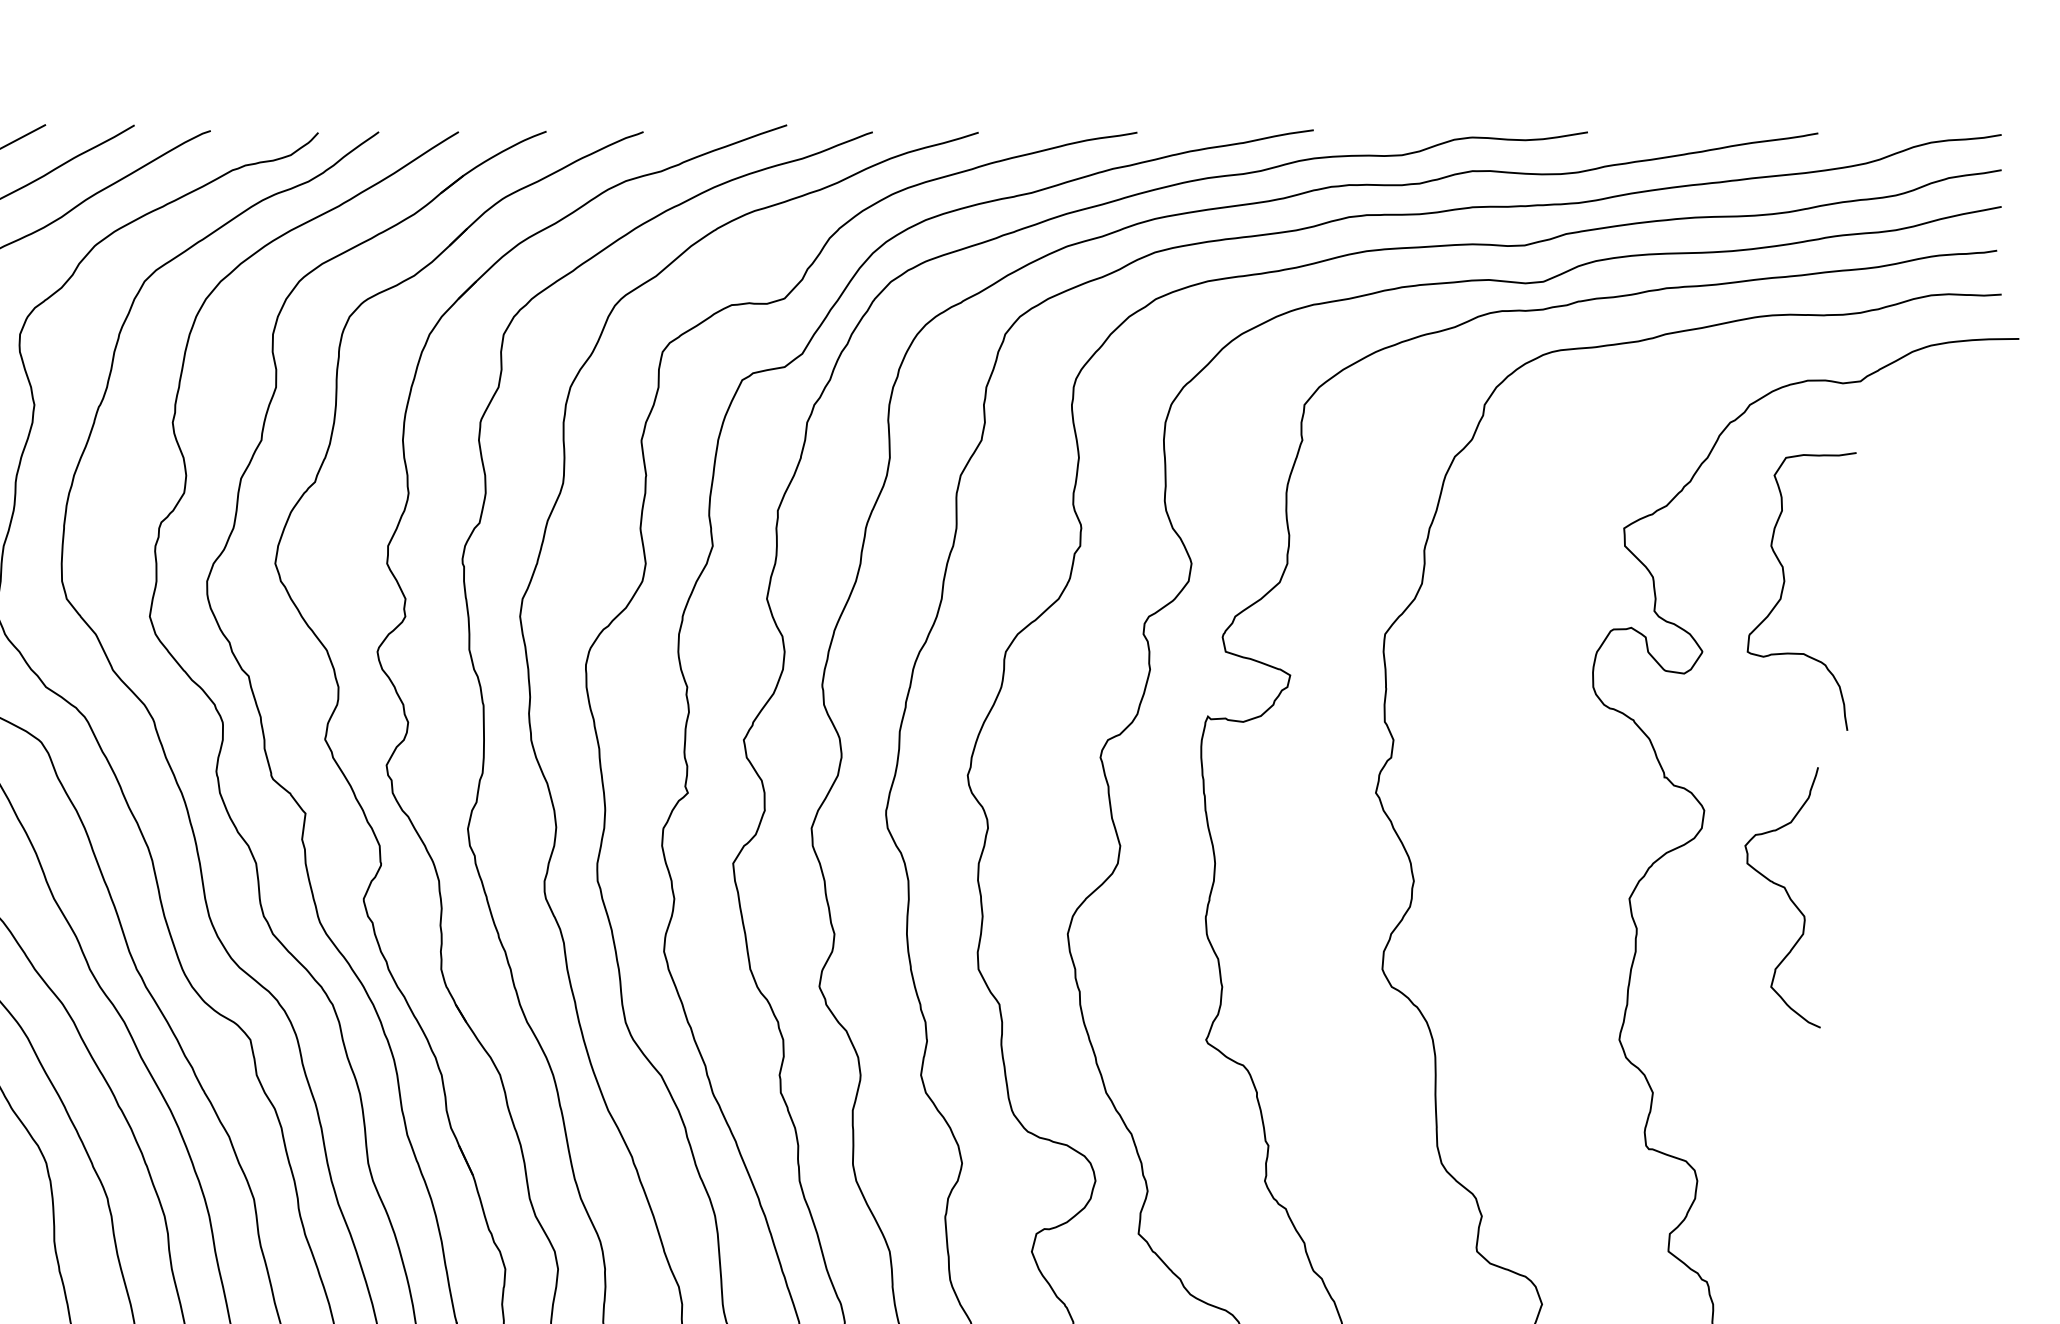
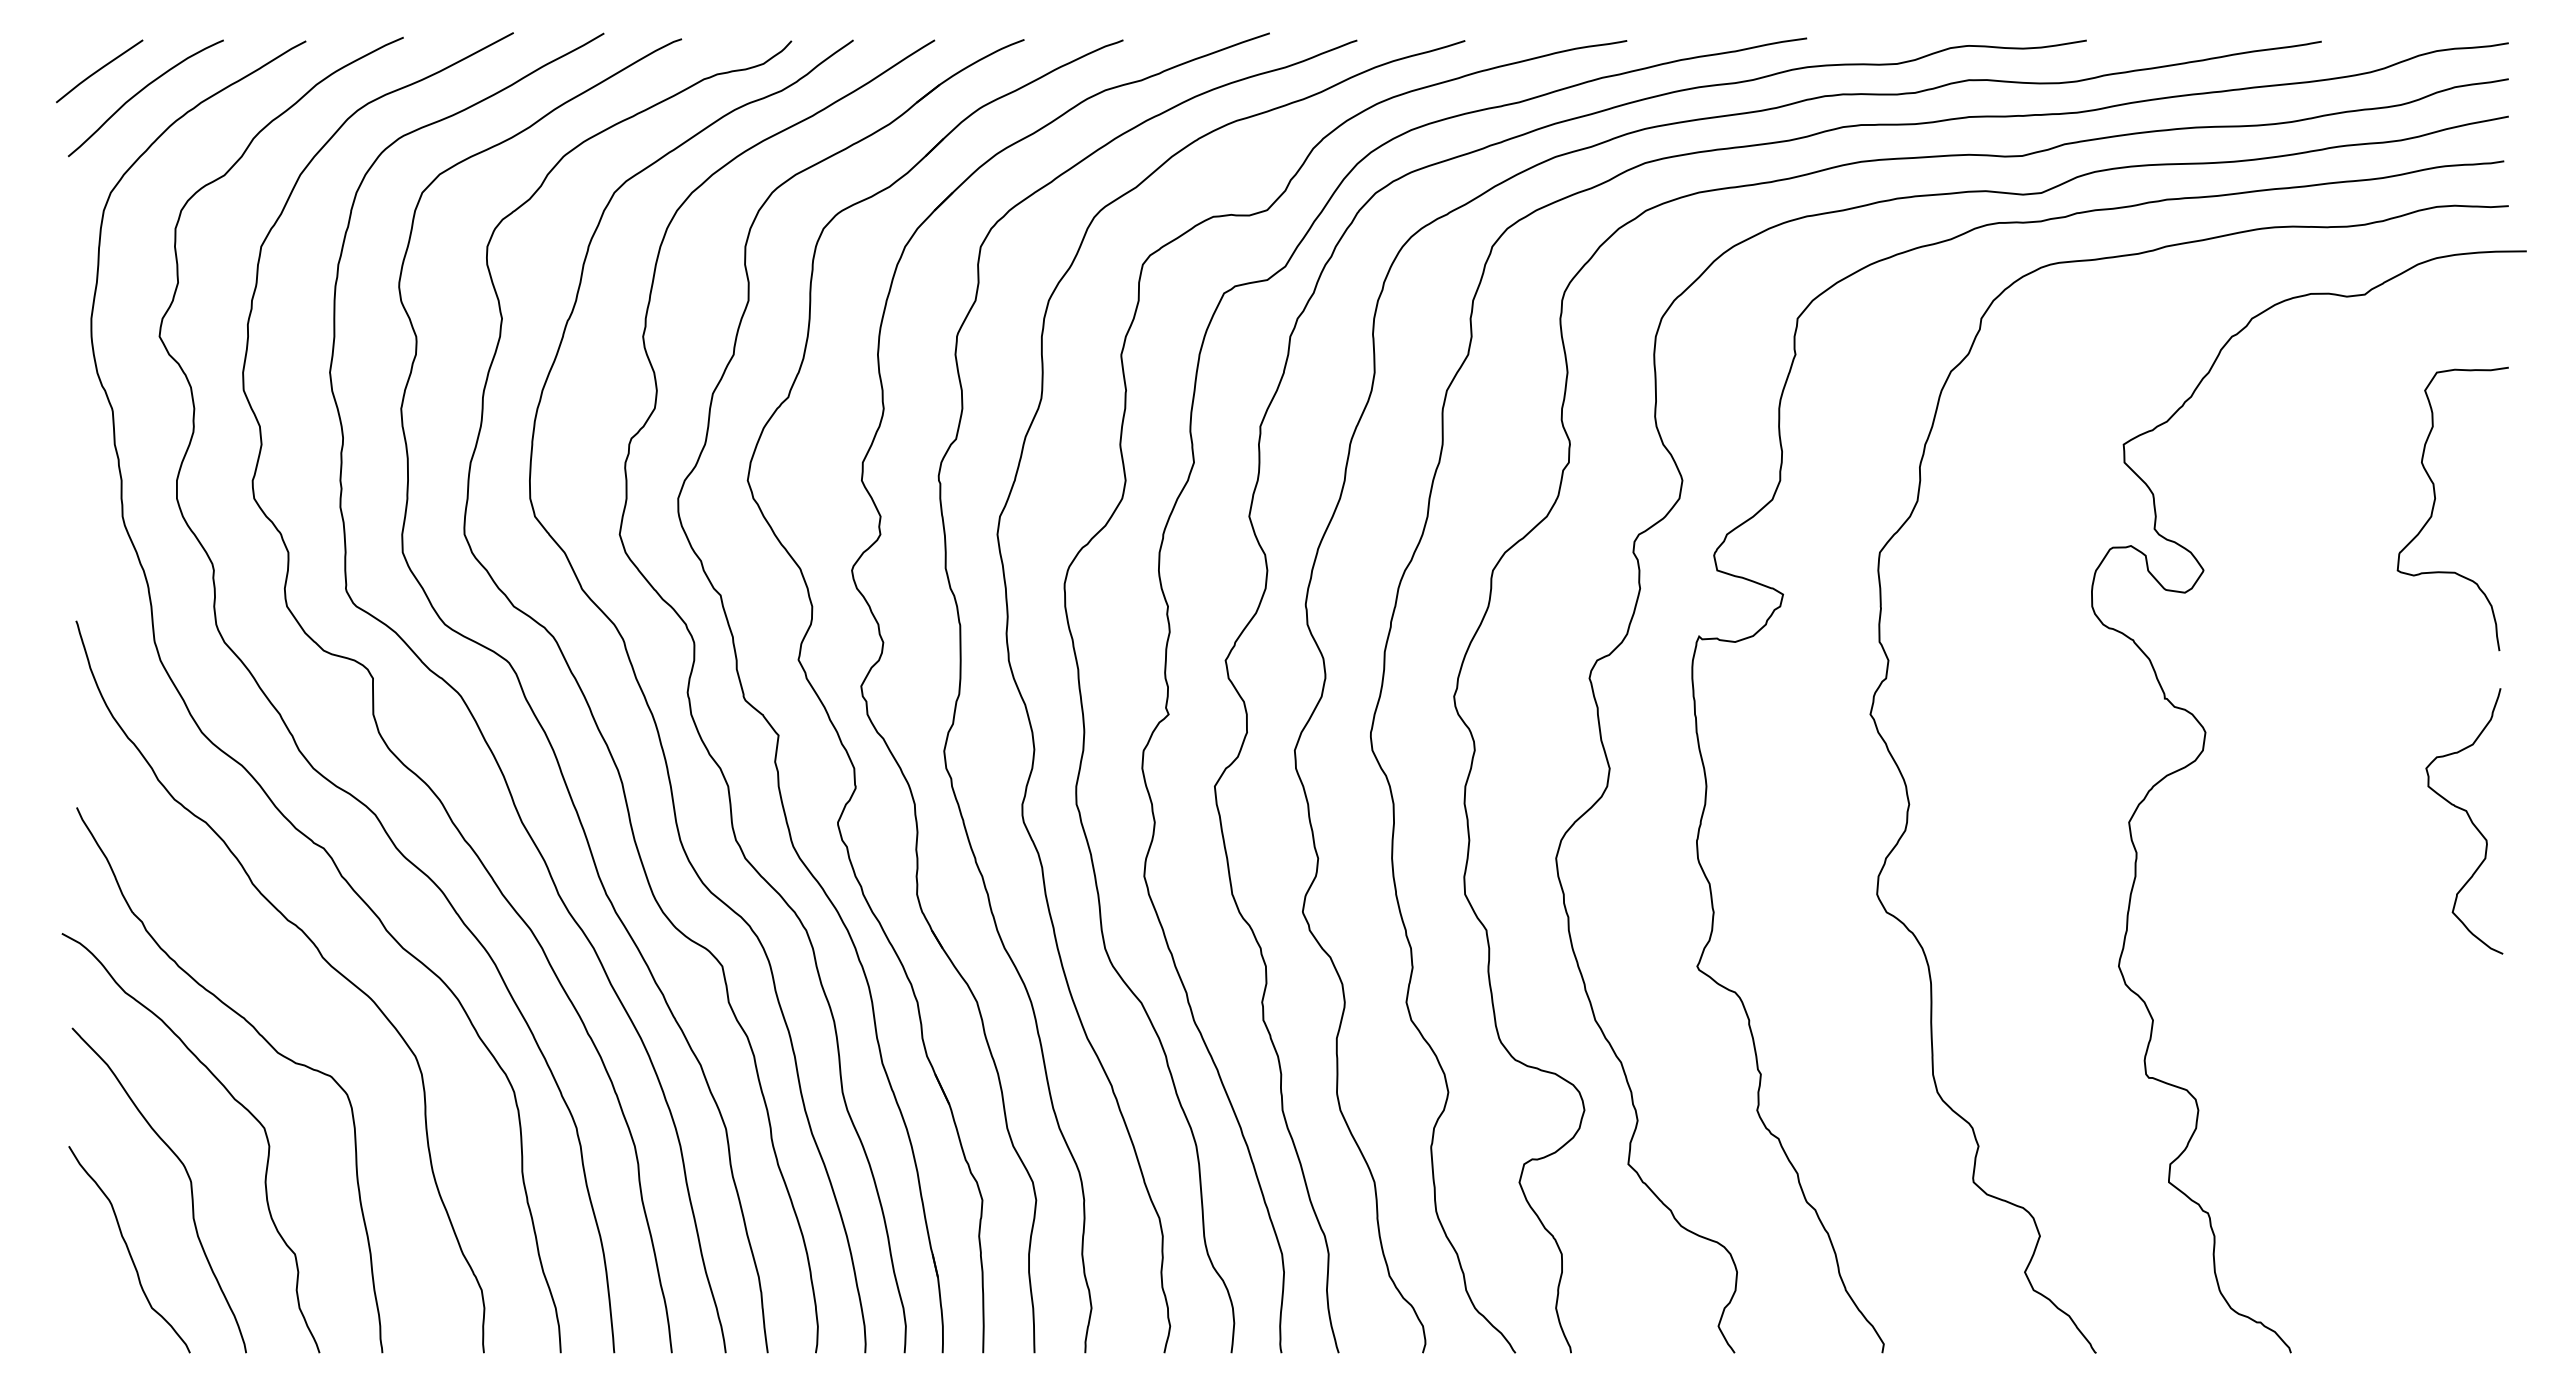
curve: (1784, 585) -> (2435, 502), moved
curve: (1787, 895) -> (2469, 819), moved

